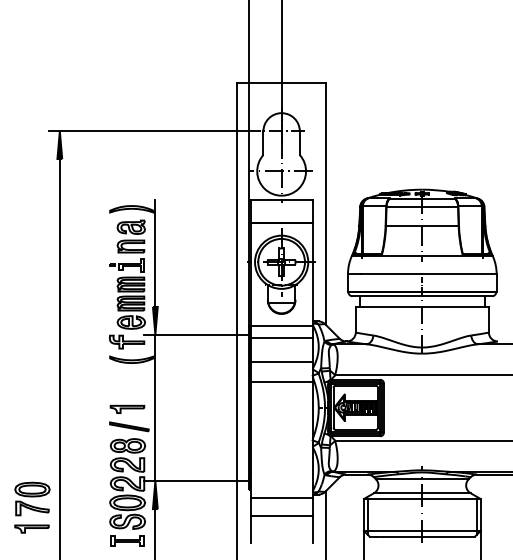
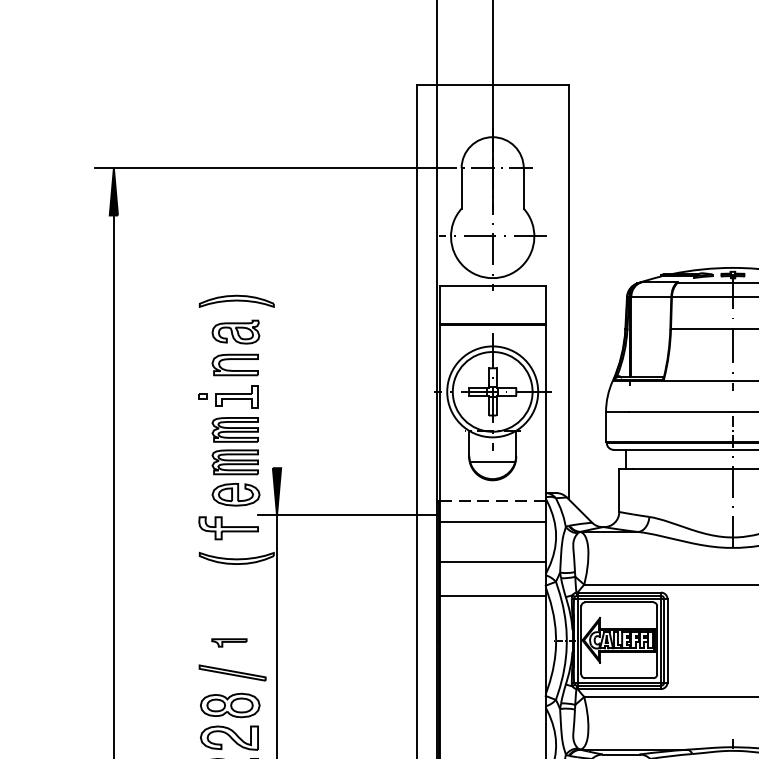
line: (155, 252) -> (277, 375), removed
line: (281, 326) -> (492, 501), solid -> dashed
part: (127, 408) -> (229, 641), size x0.6

